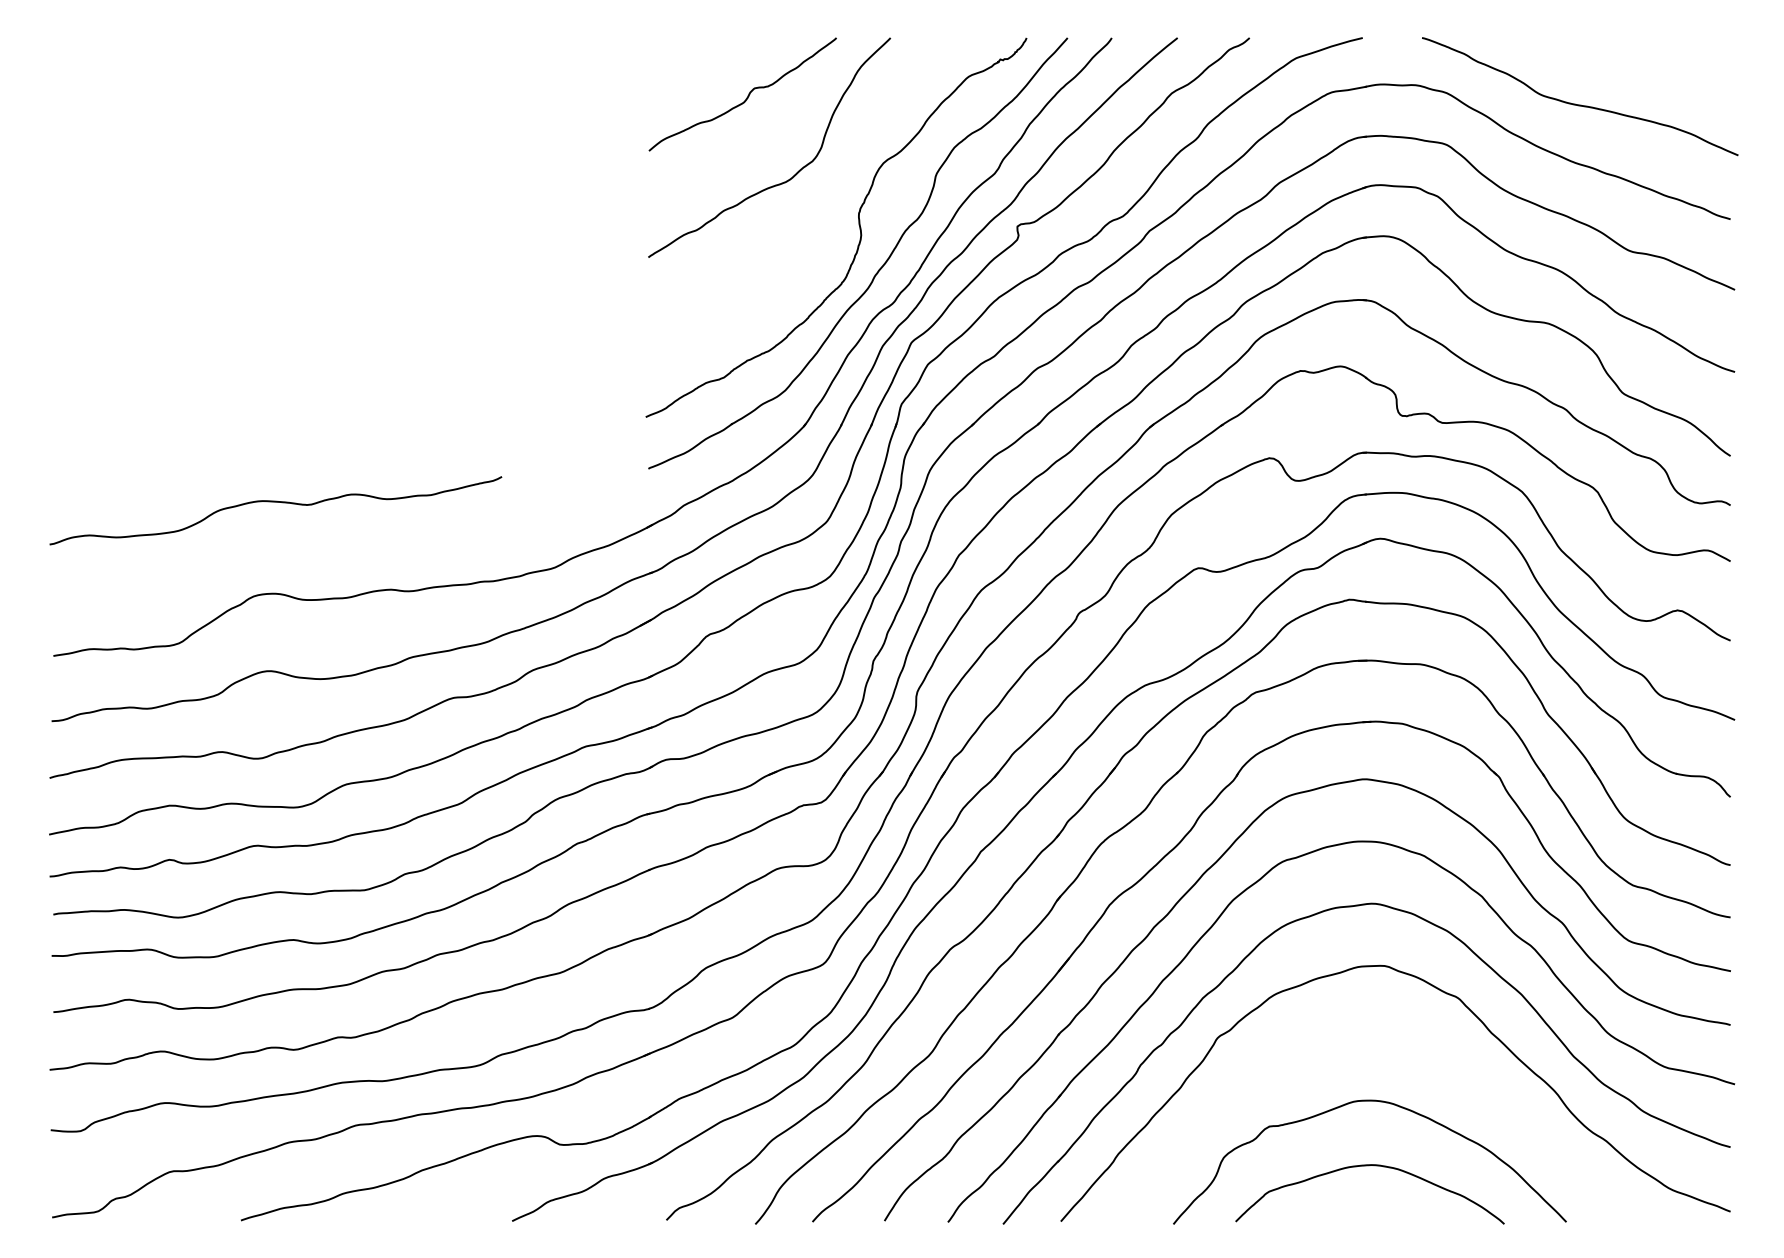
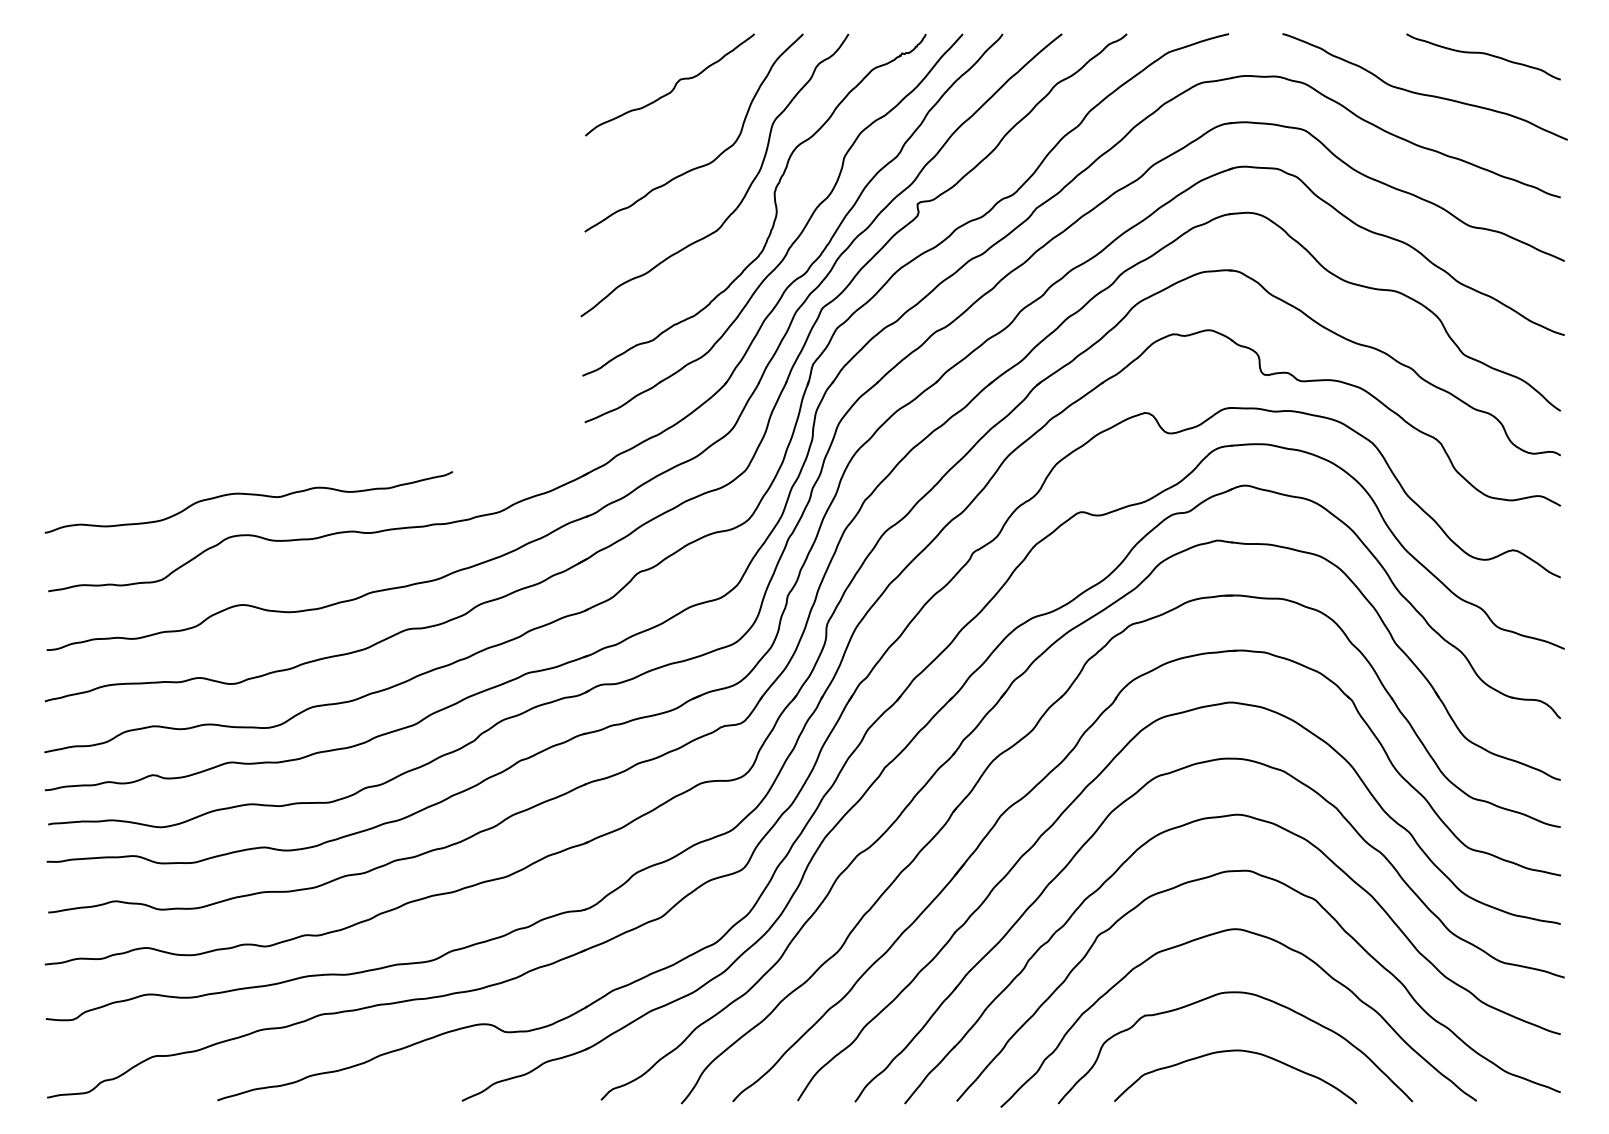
curve: (1644, 60) -> (1483, 54), added
curve: (827, 211) -> (746, 190), added
curve: (275, 503) -> (248, 495), moved
curve: (1409, 1043) -> (1271, 940), added

